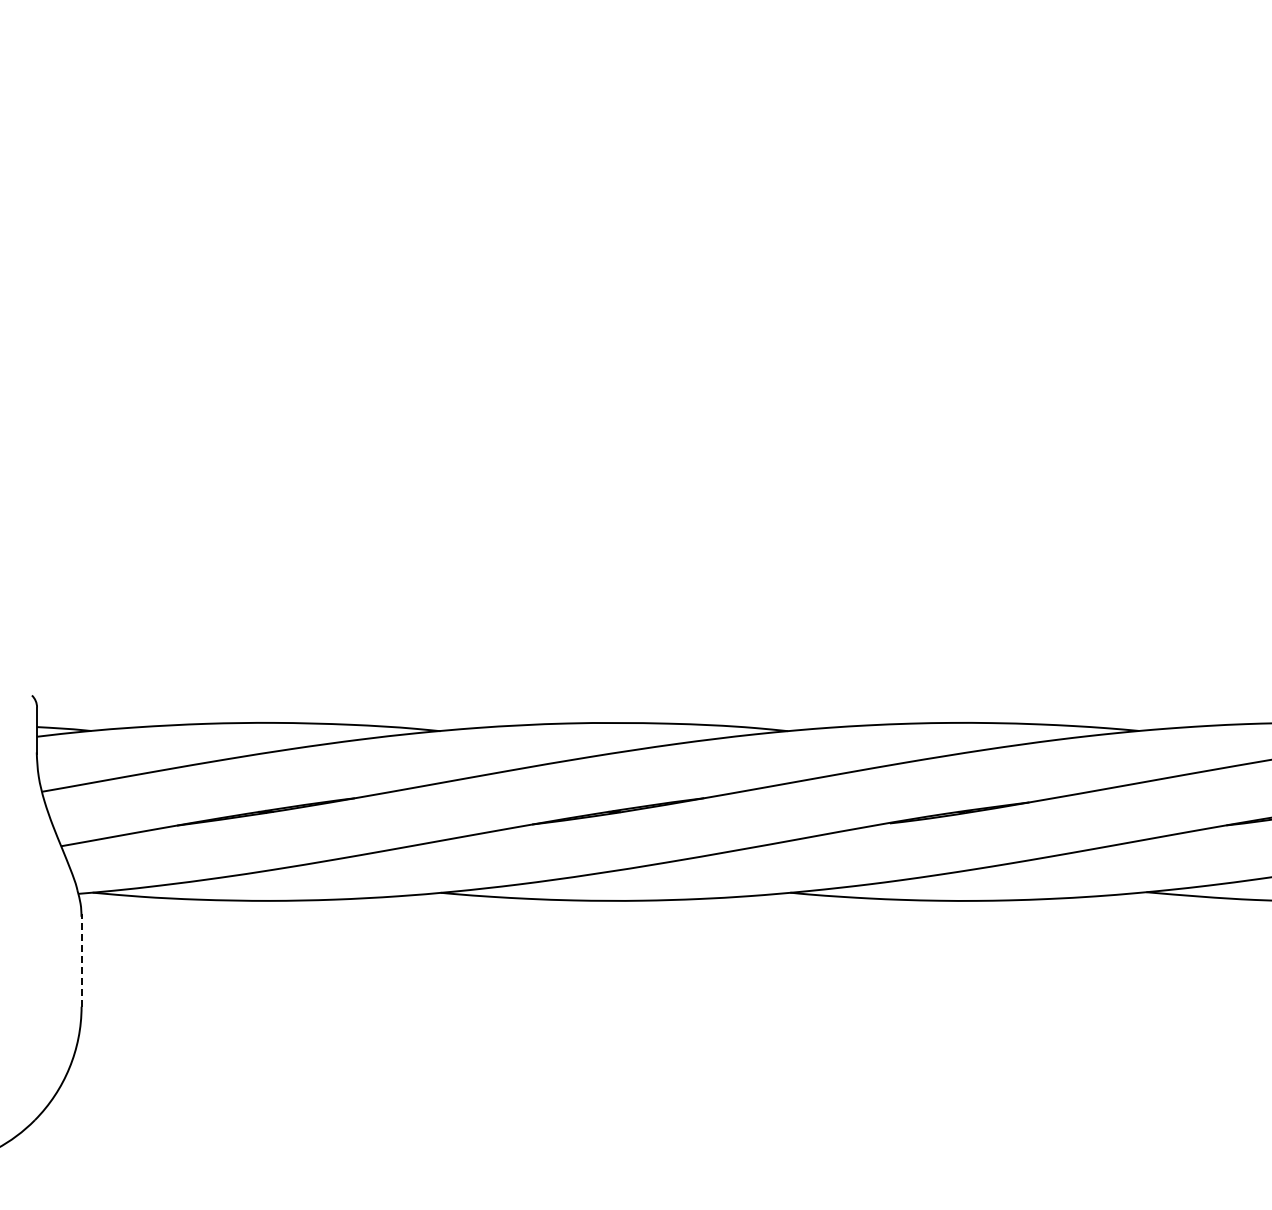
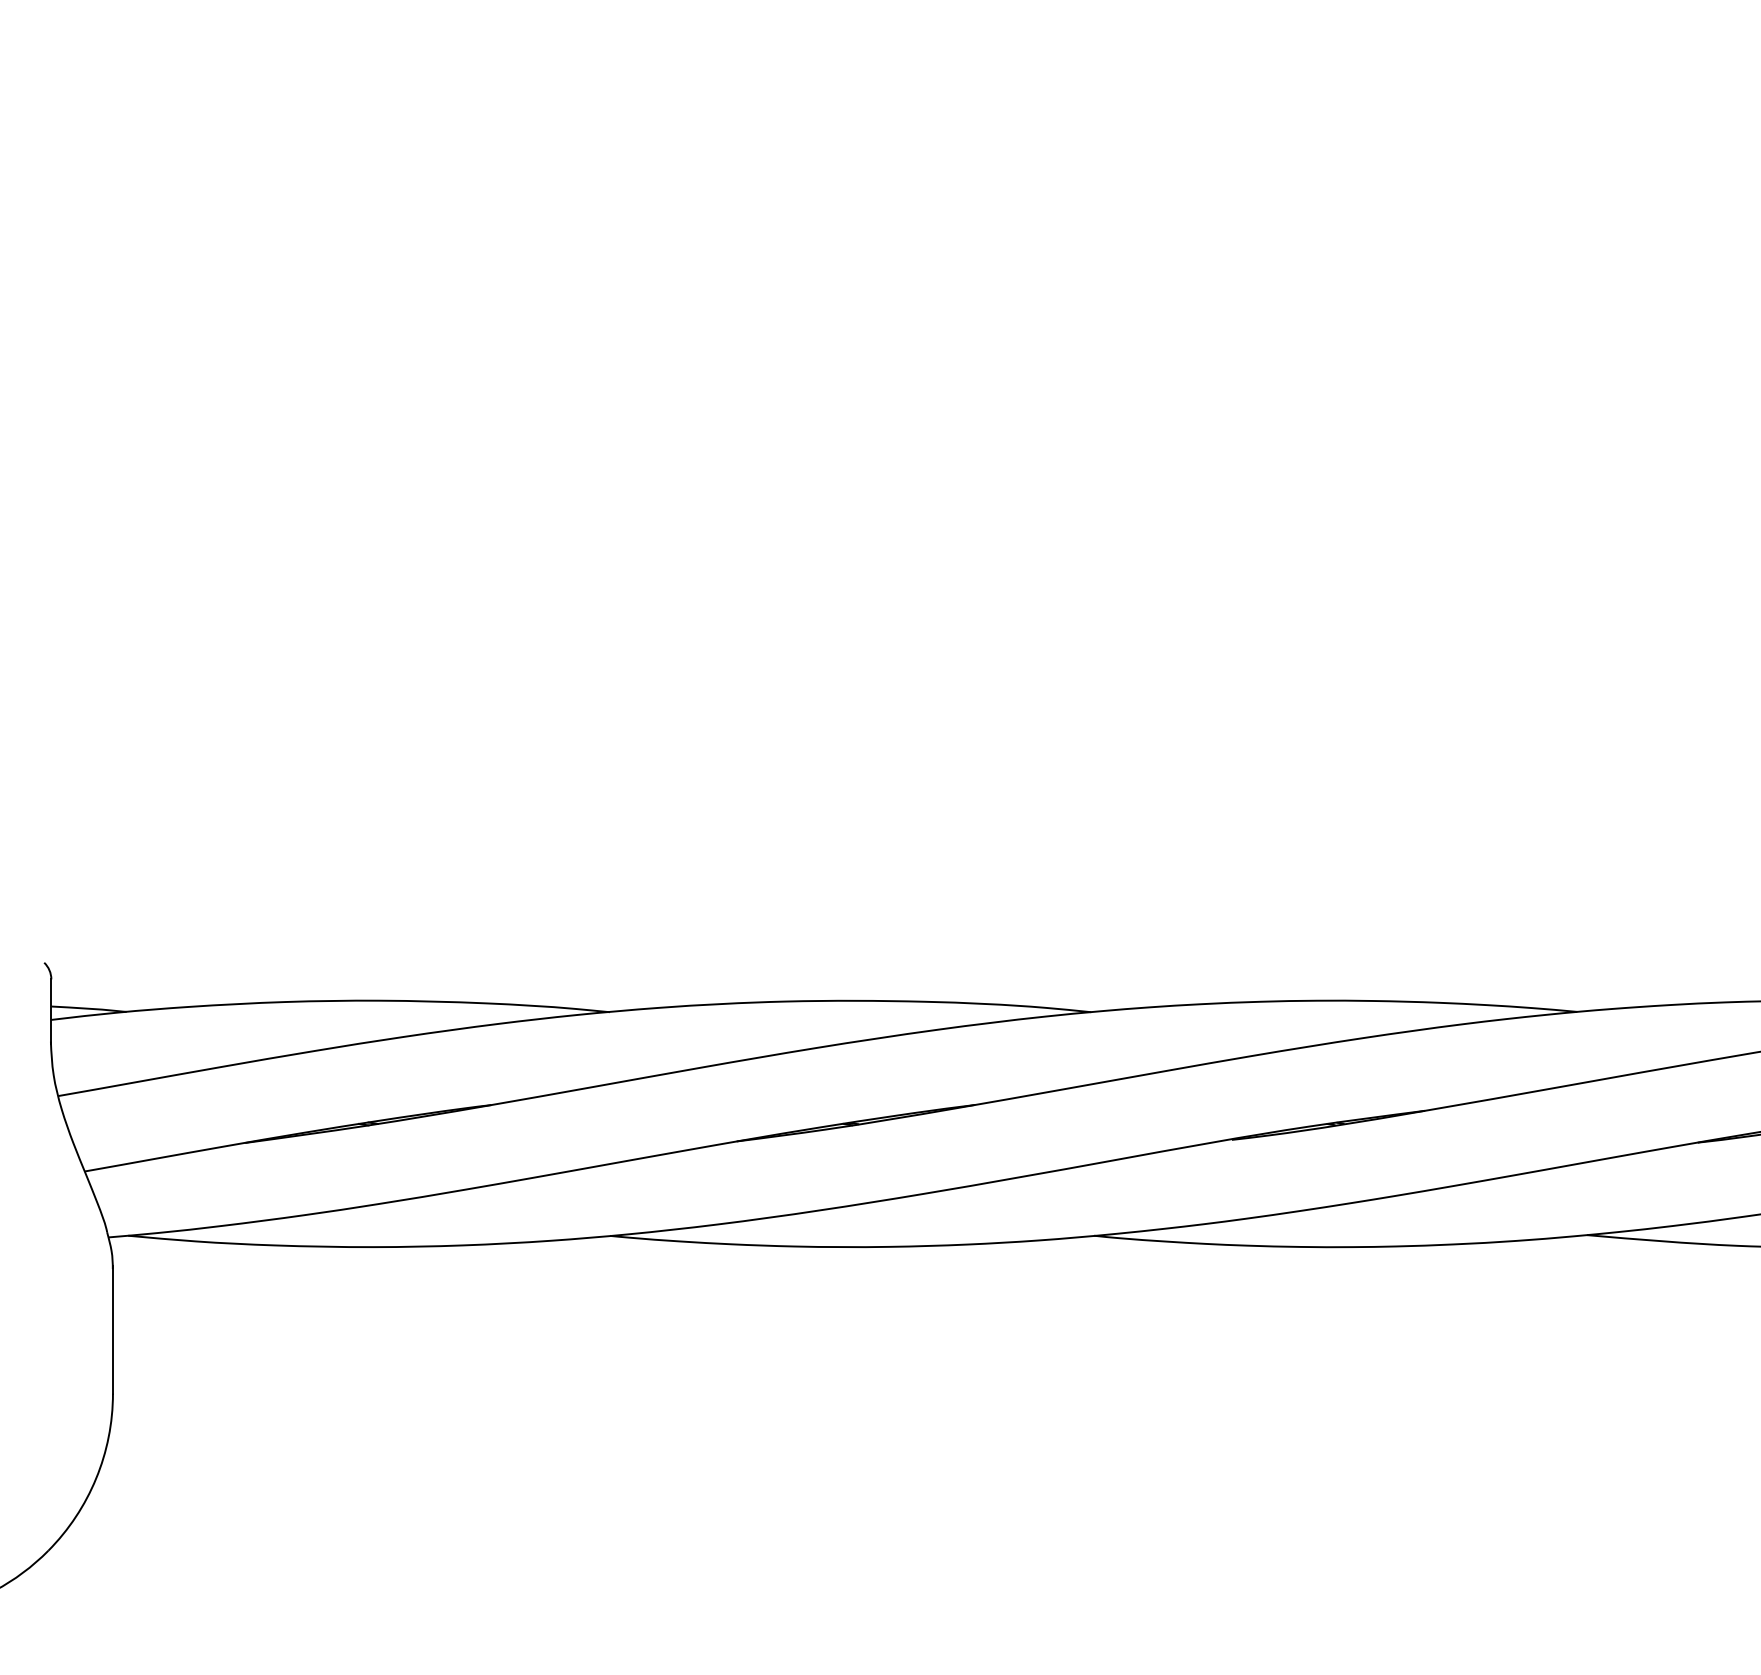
line: (81, 960) -> (112, 1329), dashed -> solid

